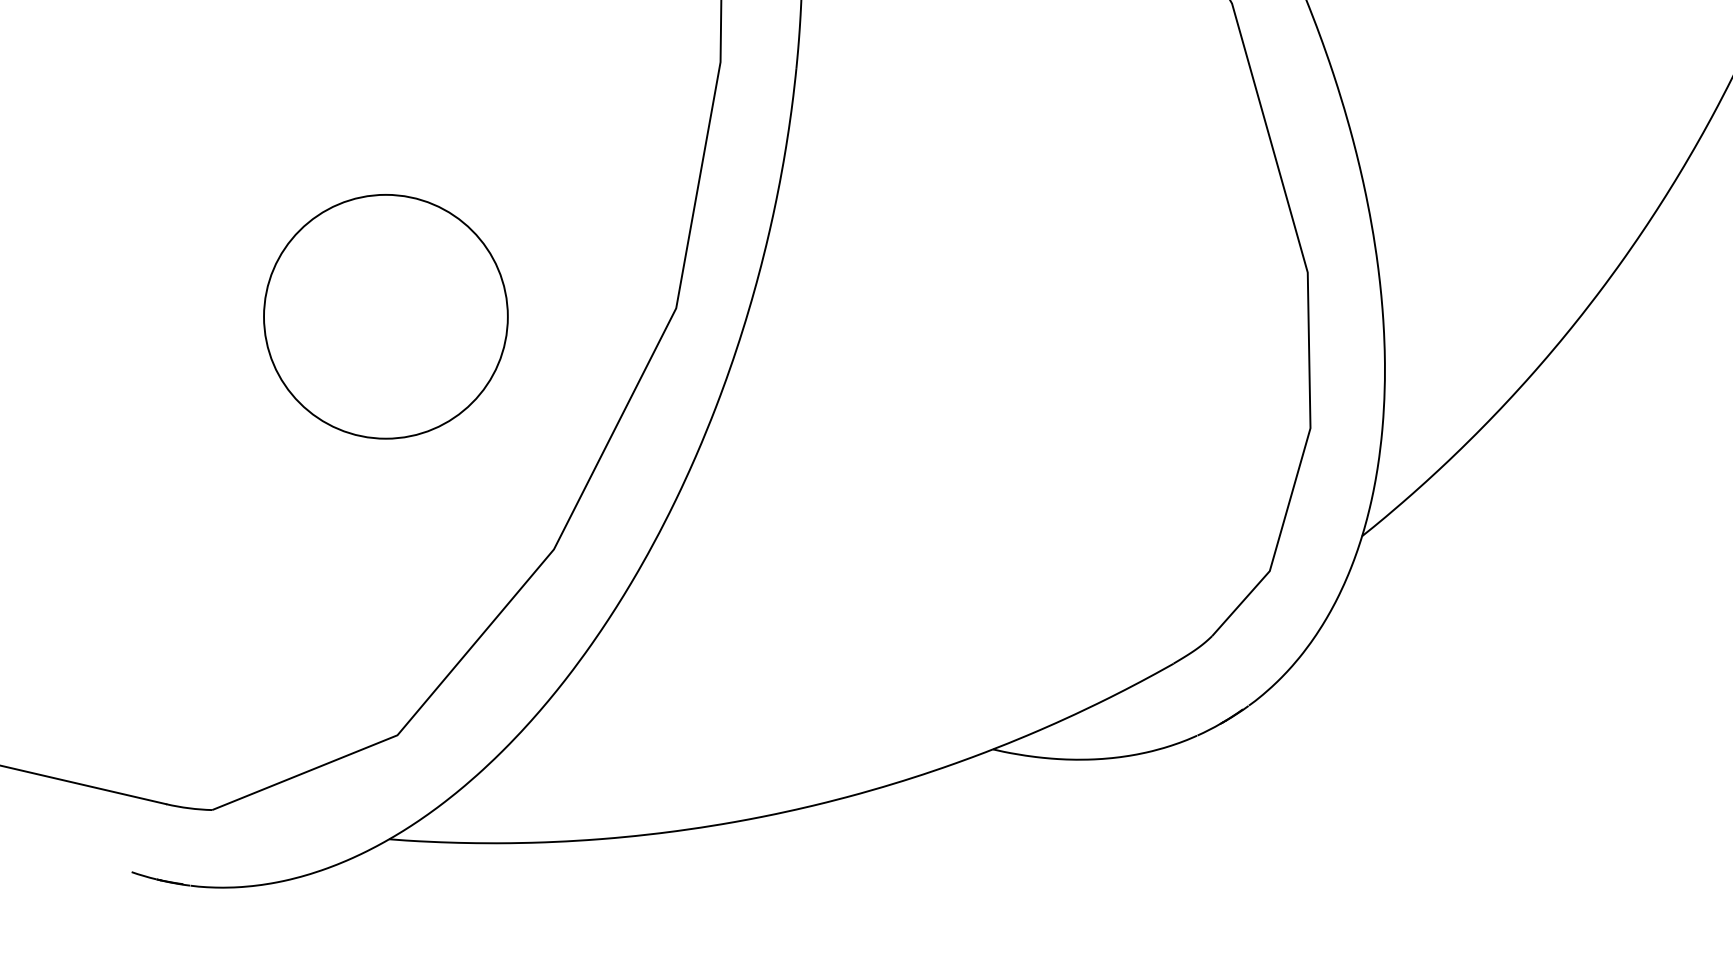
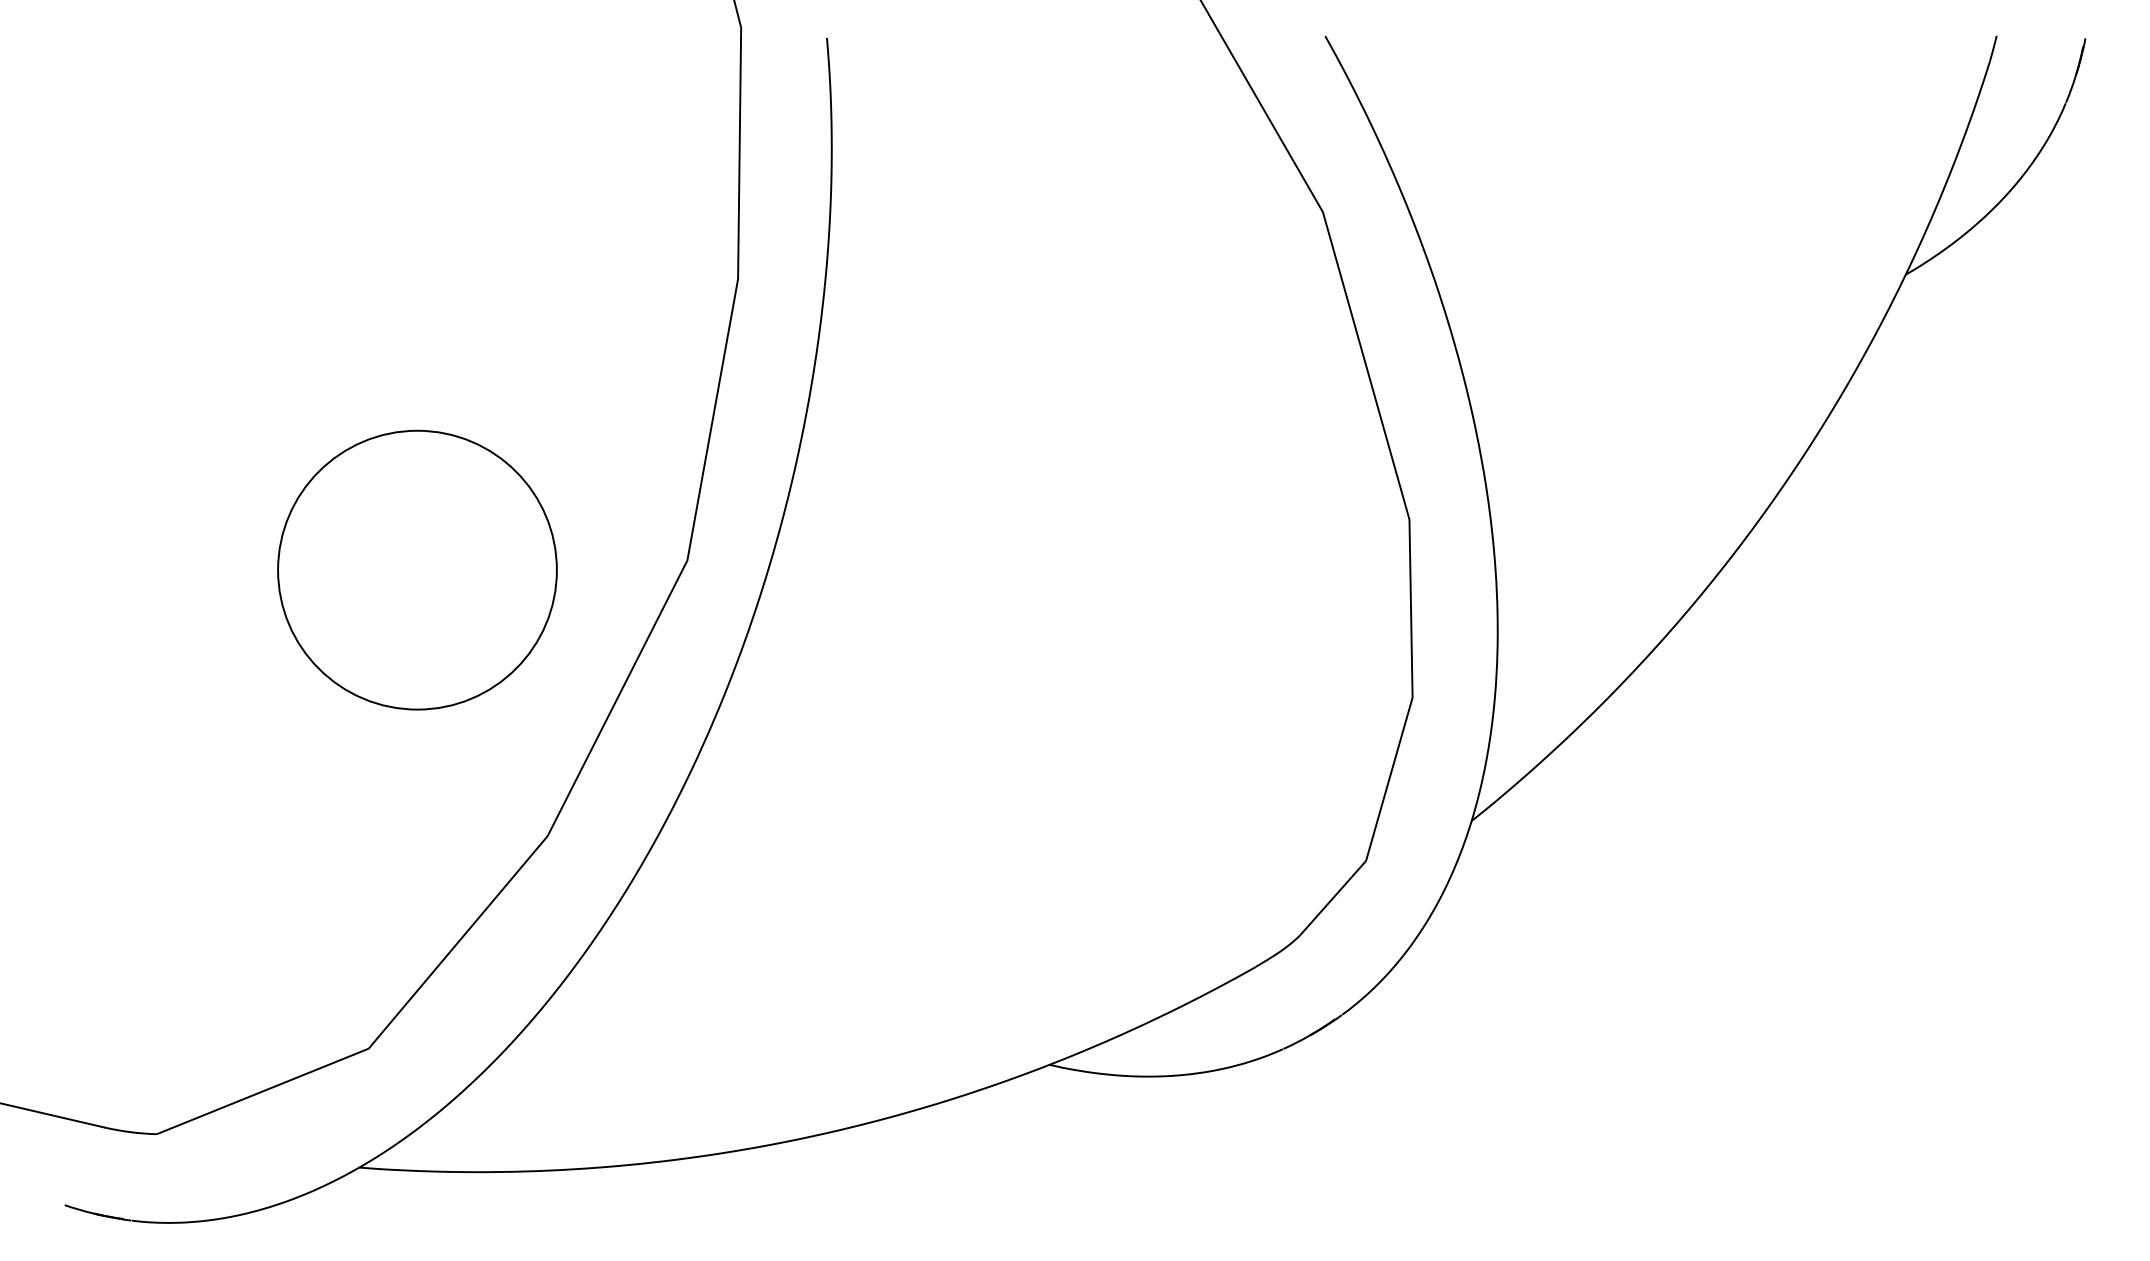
circle: (385, 316) -> (417, 569), moved

